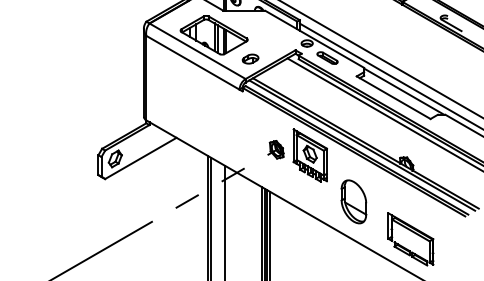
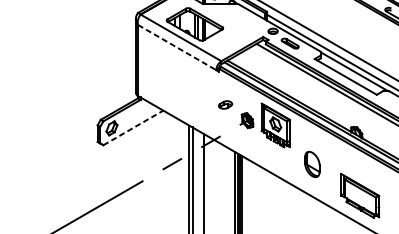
part: (250, 58) -> (225, 104), moved
line: (192, 62) -> (176, 47), solid -> dashed
line: (141, 158) -> (133, 127), solid -> dashed
part: (353, 201) -> (312, 164), size x0.7

